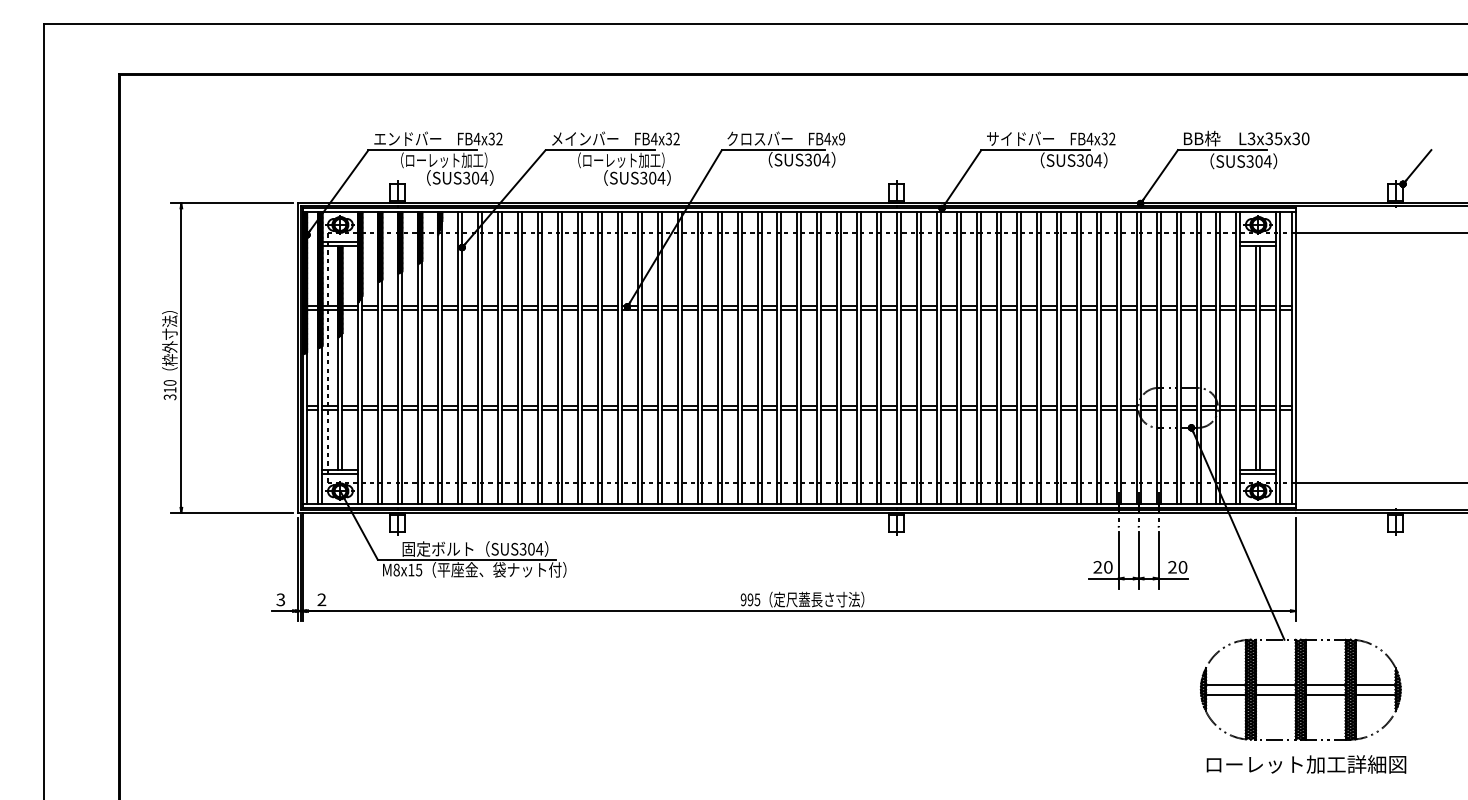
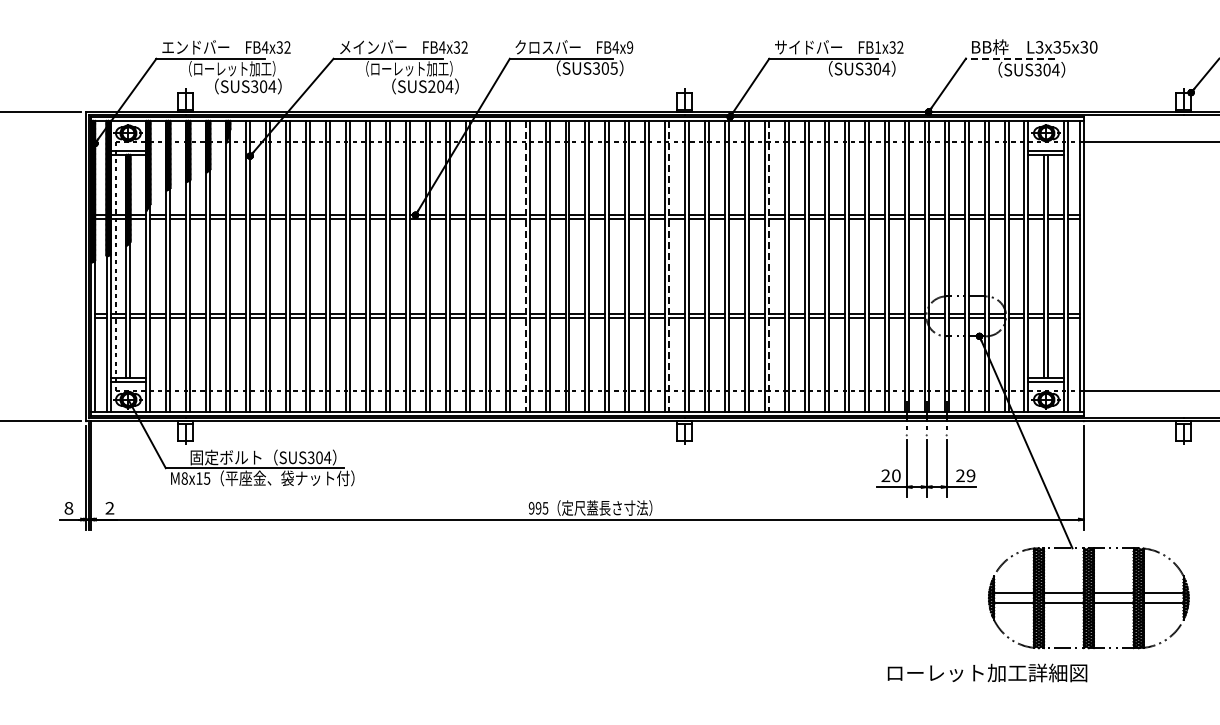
text: (1089, 138) -> (877, 46), FB4x32 -> FB1x32
line: (1222, 150) -> (1010, 58), solid -> dashed
text: (826, 159) -> (614, 67), SUS304 -> SUS305
text: (643, 178) -> (431, 86), SUS304 -> SUS204
line: (737, 358) -> (525, 266), solid -> dashed
line: (881, 358) -> (669, 266), solid -> dashed
line: (981, 358) -> (769, 266), solid -> dashed
text: (1182, 567) -> (970, 475), 20 -> 29
text: (280, 599) -> (68, 507), 3 -> 8
text: (1306, 764) -> (987, 672), moved

